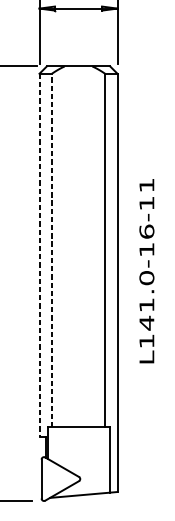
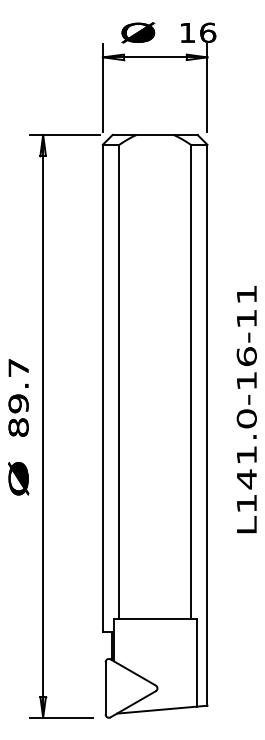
line: (51, 250) -> (119, 381), dashed -> solid
line: (39, 255) -> (102, 388), dashed -> solid

